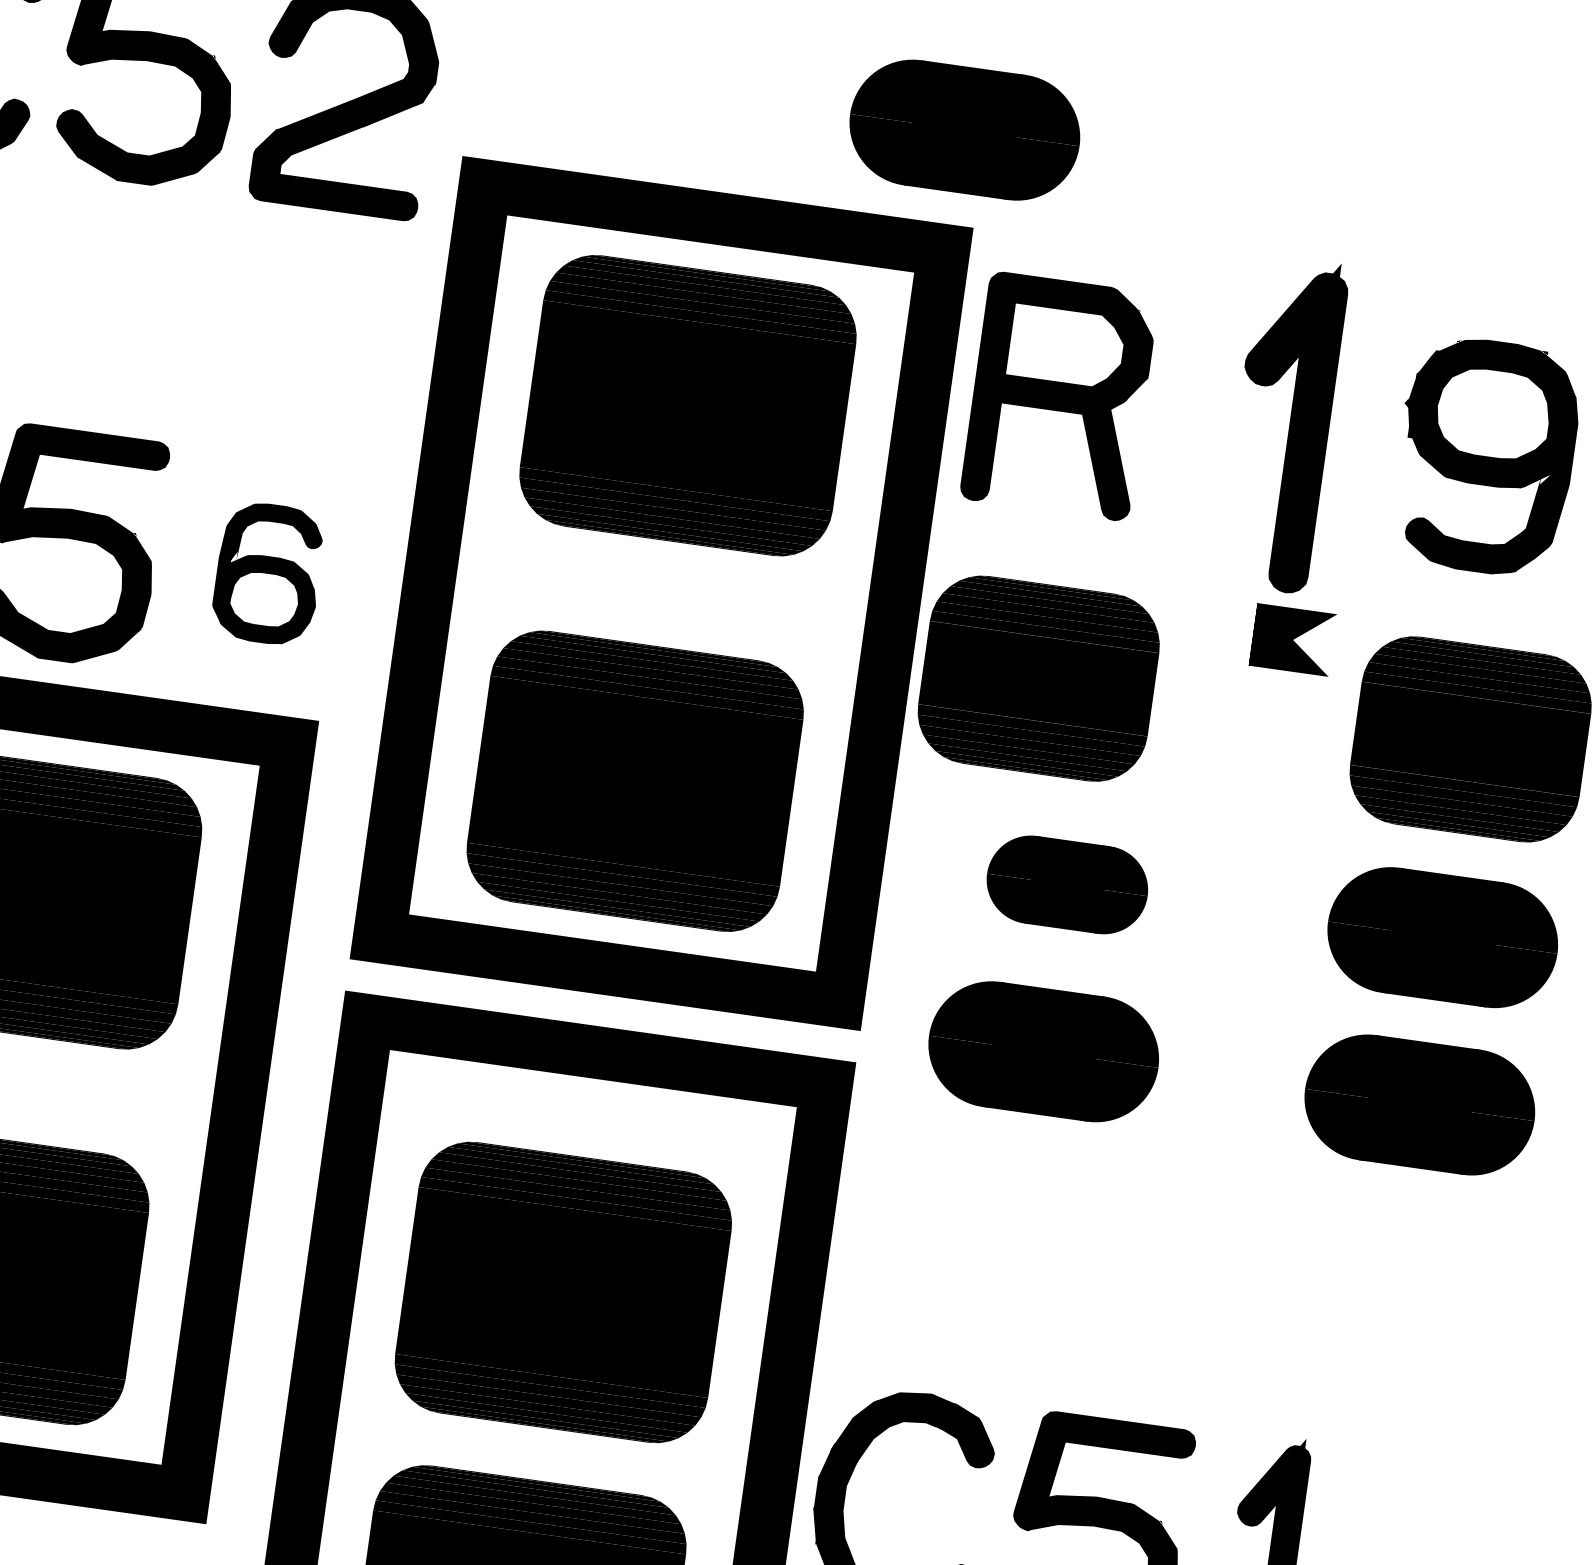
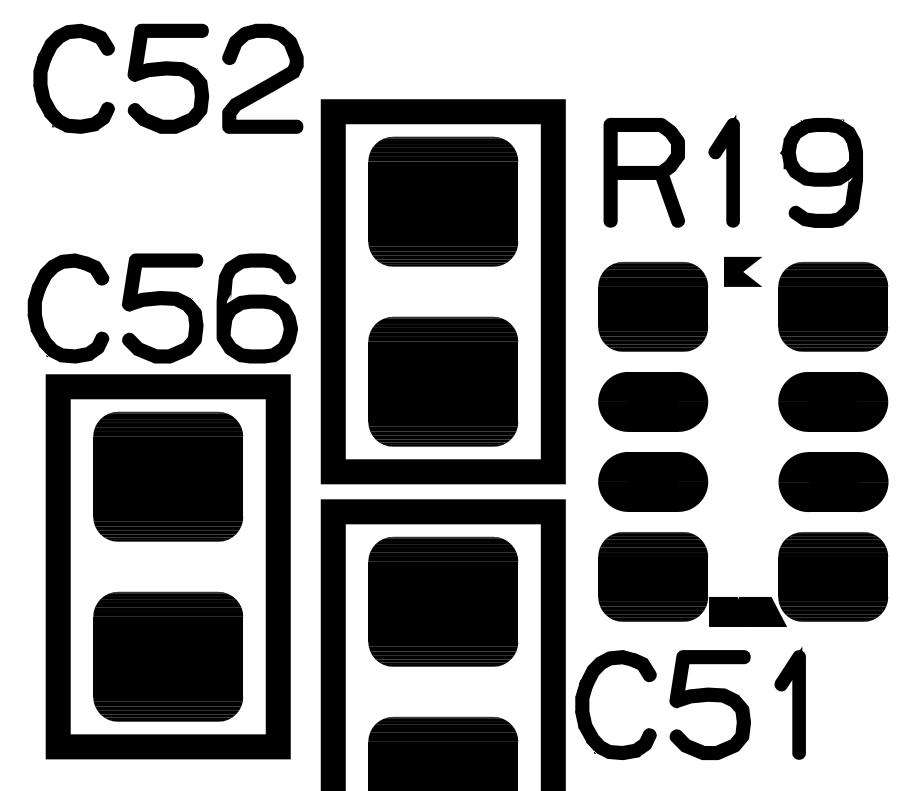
part: (965, 129) -> (555, 53), removed
part: (1057, 395) -> (643, 172), moved
part: (1281, 422) -> (723, 170), size x0.71
part: (267, 573) -> (256, 308), size x1.67
part: (1039, 677) -> (653, 306), moved
part: (1067, 884) -> (653, 401), size x1.43
part: (563, 1291) -> (443, 601), moved
part: (1198, 1319) -> (743, 597), added

